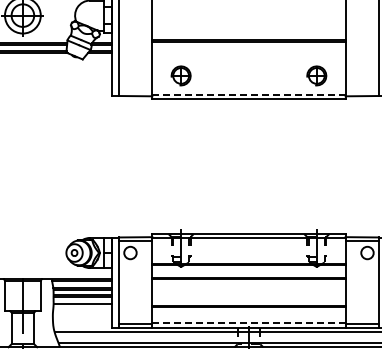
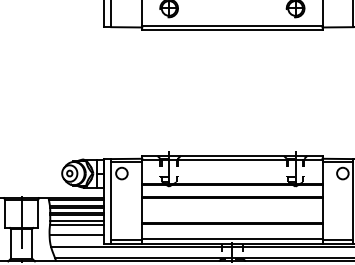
line: (248, 94) -> (231, 25), dashed -> solid
line: (82, 308) -> (77, 225), added
line: (81, 319) -> (76, 235), added
line: (248, 322) -> (231, 238), dashed -> solid

